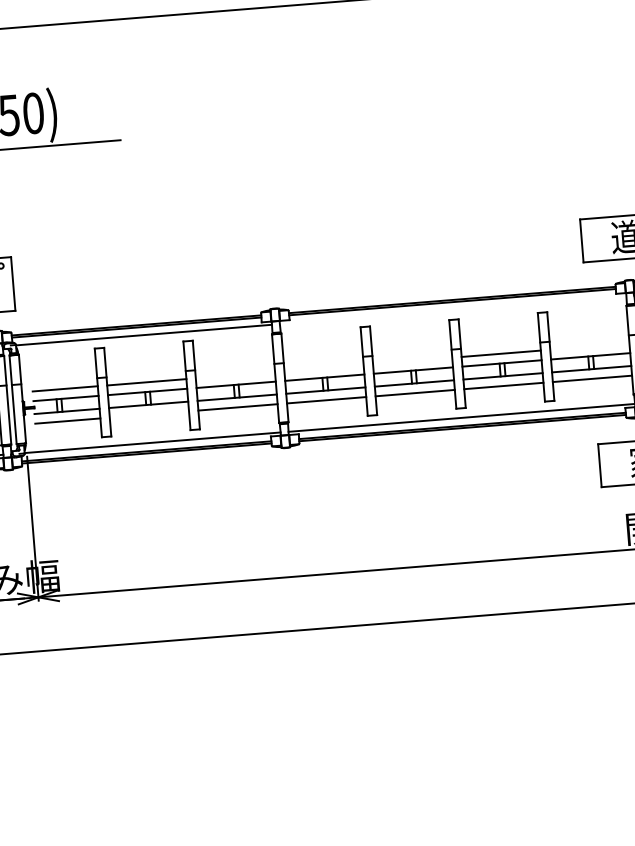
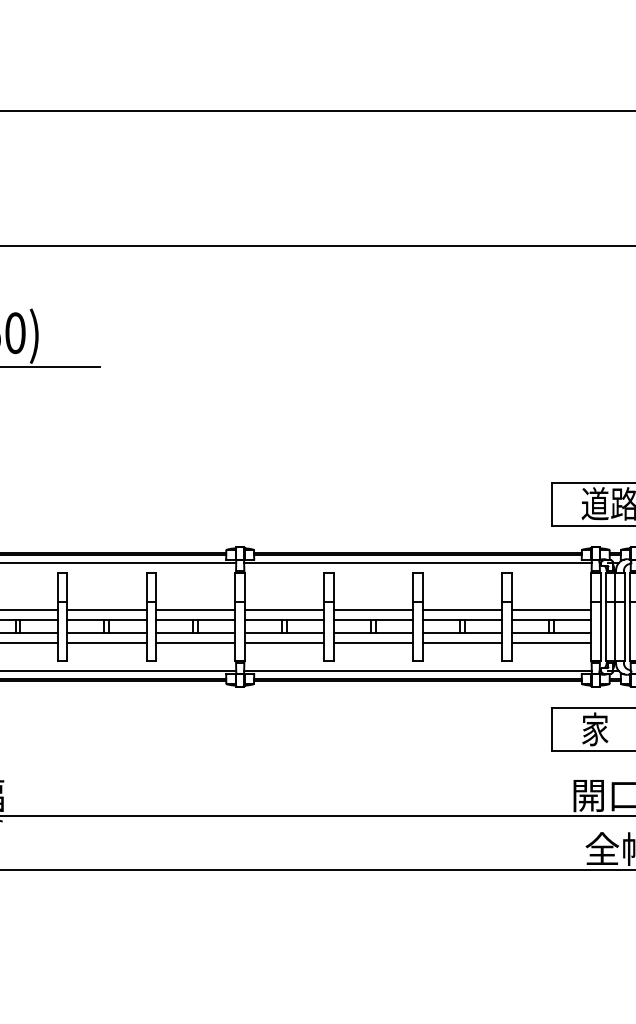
line: (452, 309) -> (417, 562), added
line: (590, 346) -> (551, 610), added
line: (412, 361) -> (373, 610), added
line: (323, 368) -> (284, 610), added
line: (235, 375) -> (195, 610), added
line: (149, 414) -> (106, 642), added

